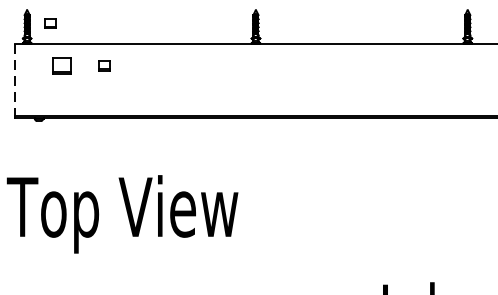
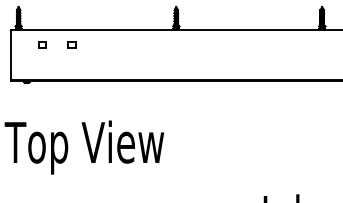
part: (50, 22) -> (34, 15), removed
part: (61, 64) -> (42, 44), size x0.62
line: (15, 80) -> (10, 55), dashed -> solid

